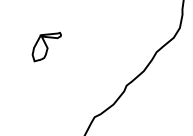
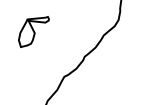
part: (46, 47) -> (33, 32), size x1.67

